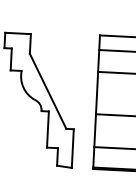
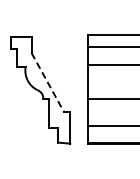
line: (47, 91) -> (47, 82), solid -> dashed

